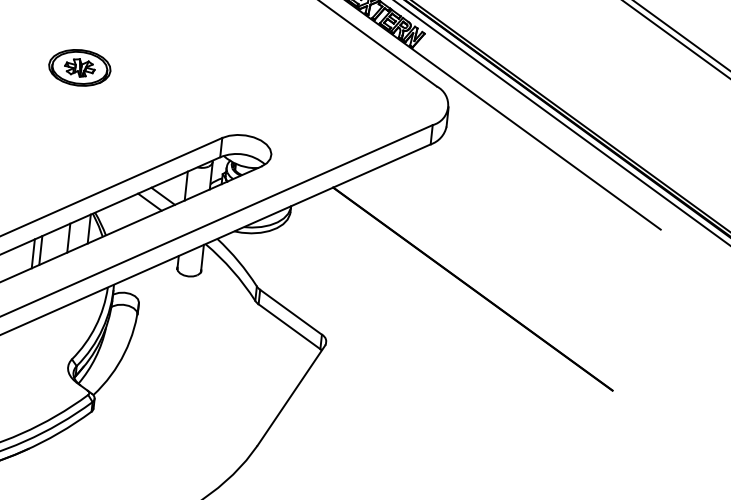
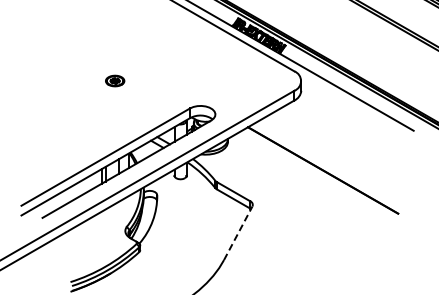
part: (78, 66) -> (114, 80), size x0.6
line: (292, 394) -> (238, 232), solid -> dashed

